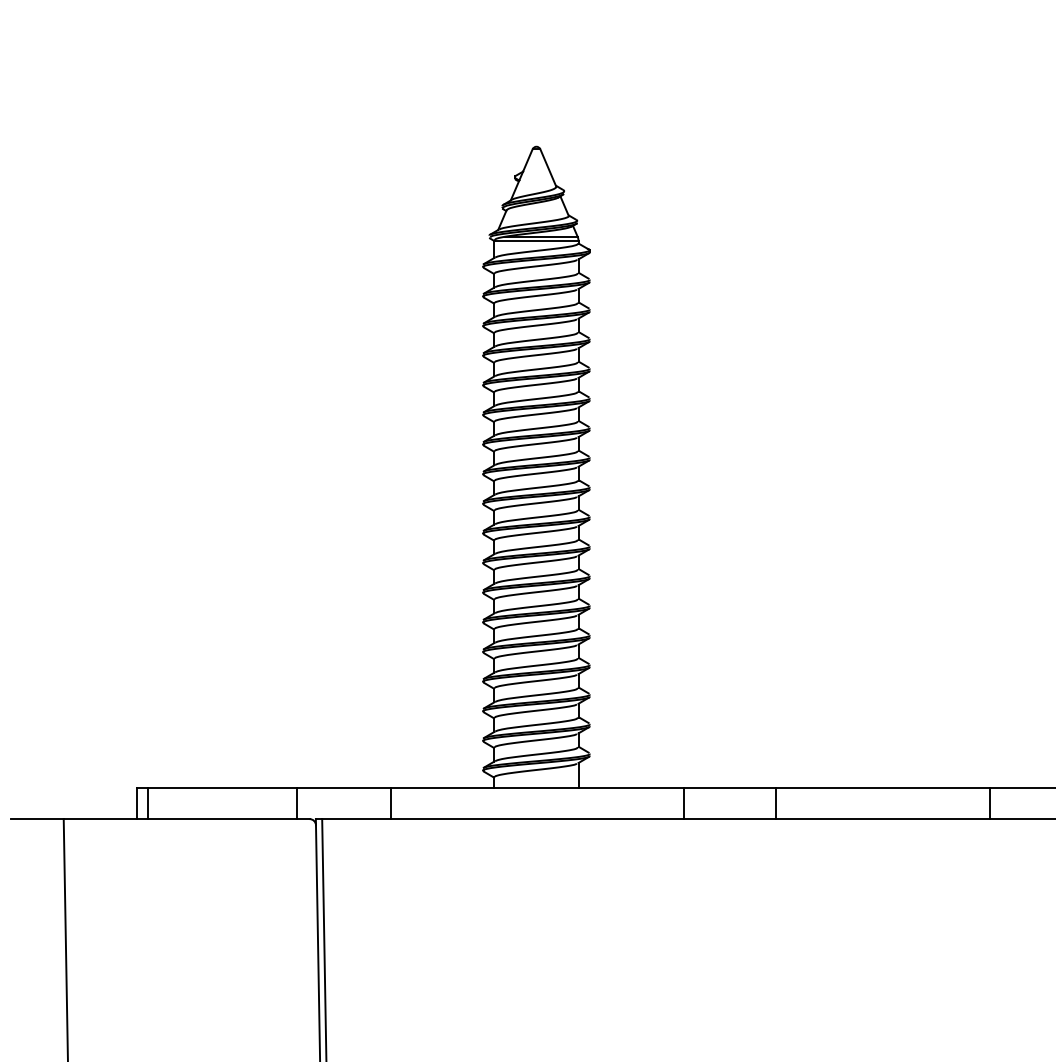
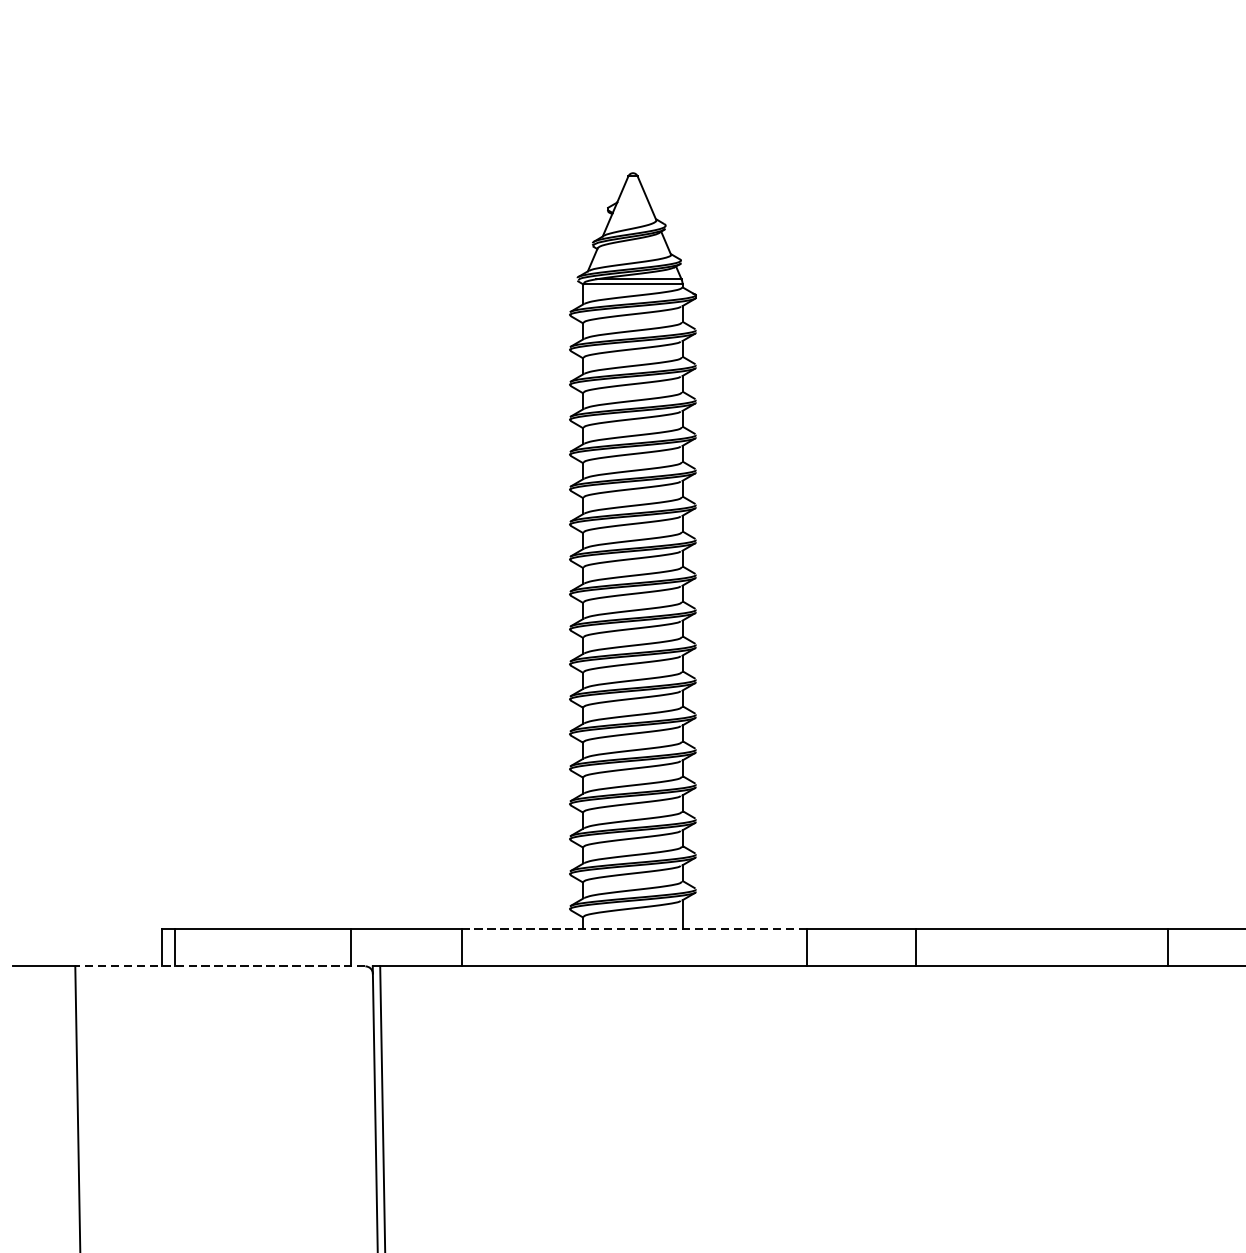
line: (537, 787) -> (634, 929), solid -> dashed
line: (186, 819) -> (220, 966), solid -> dashed

